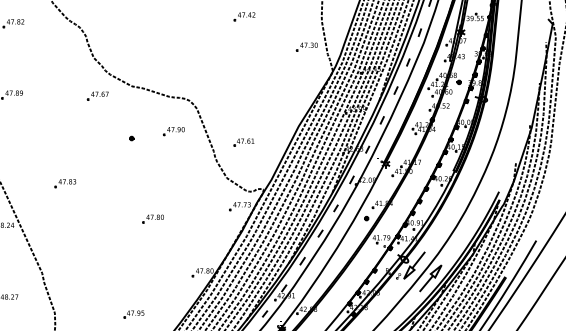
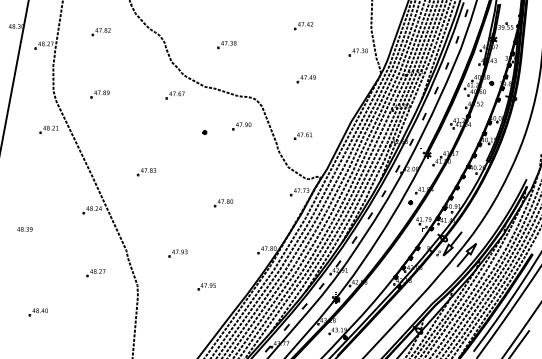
part: (156, 39) -> (226, 45), added
part: (246, 77) -> (305, 79), added
part: (100, 276) -> (177, 253), added

